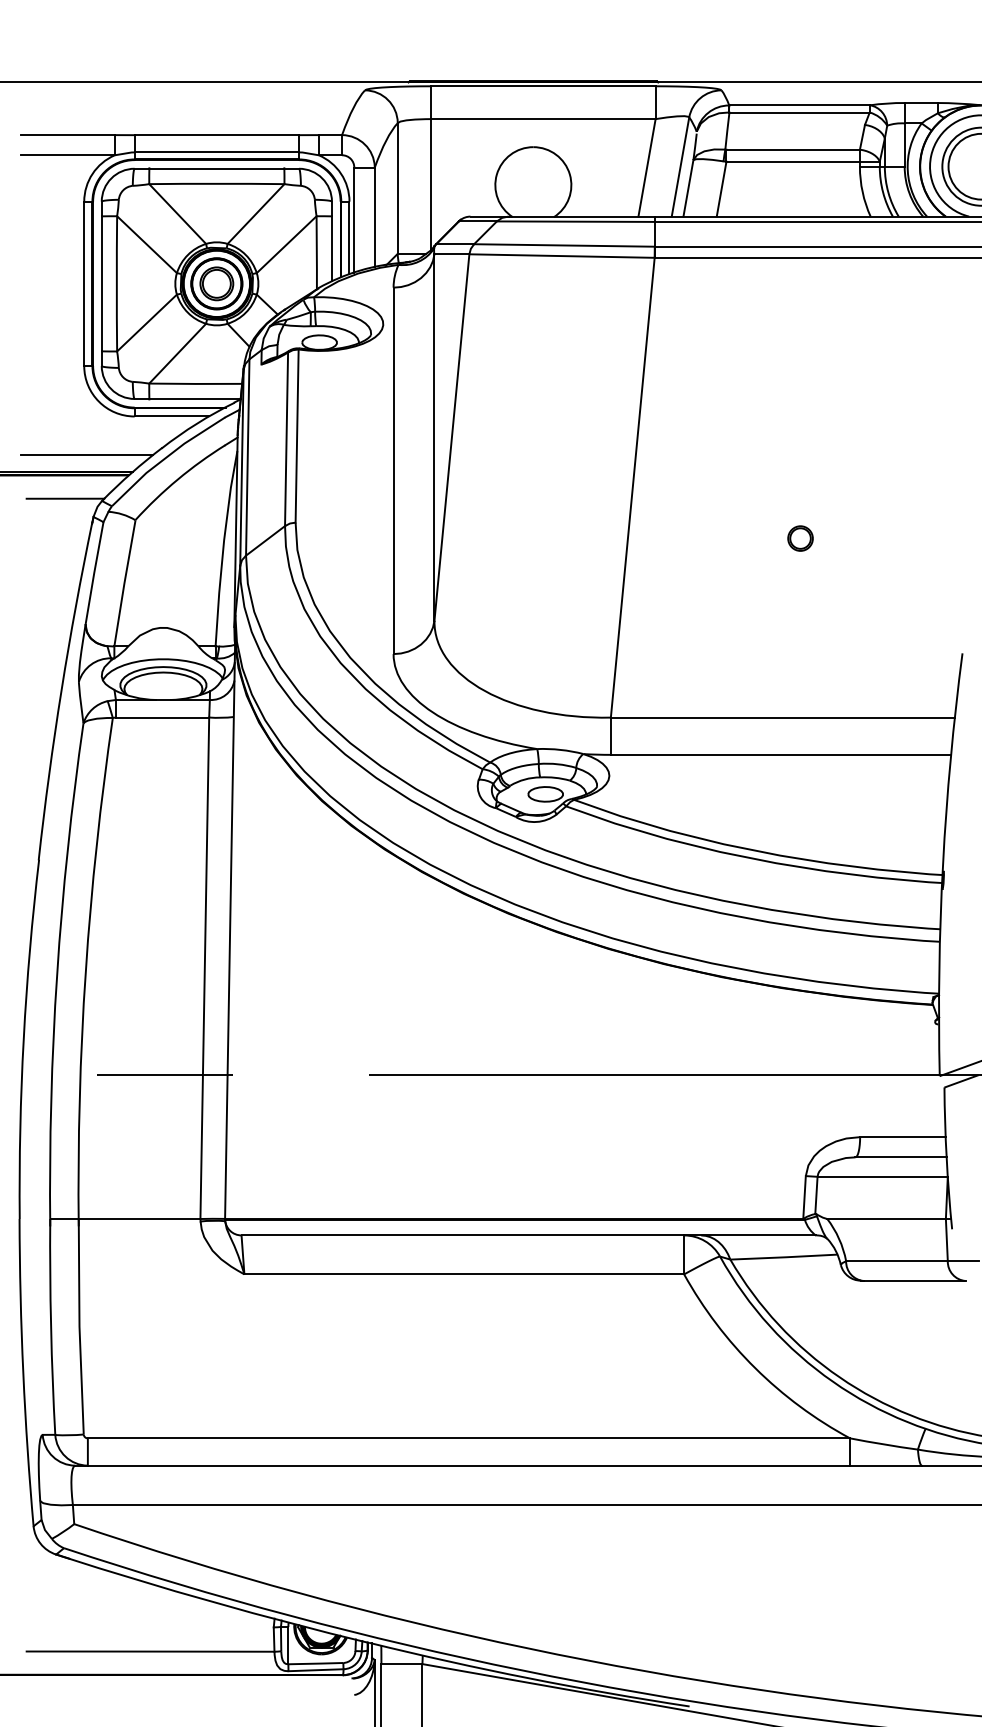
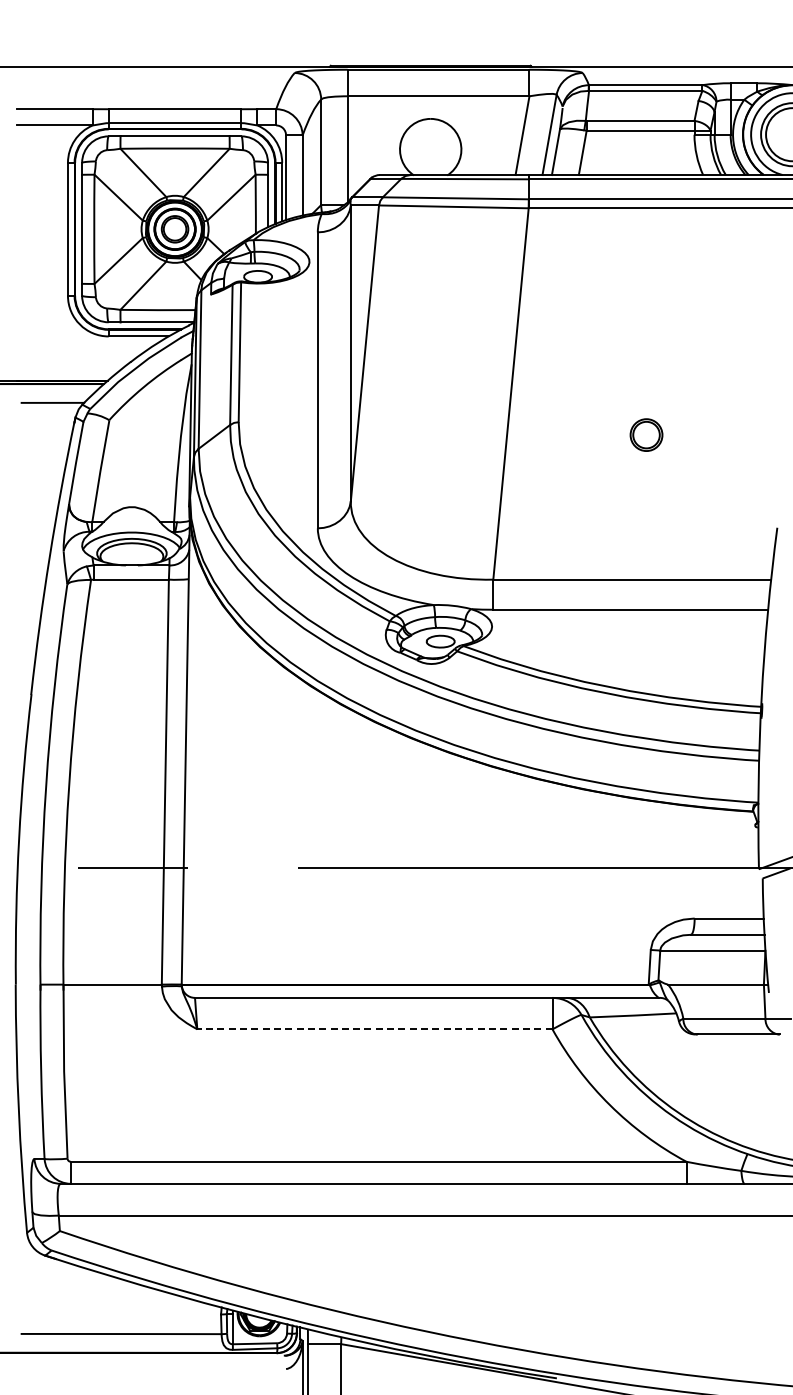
line: (86, 454) -> (69, 367), removed
part: (800, 537) -> (646, 434), size x1.6
line: (463, 1274) -> (374, 1029), solid -> dashed

